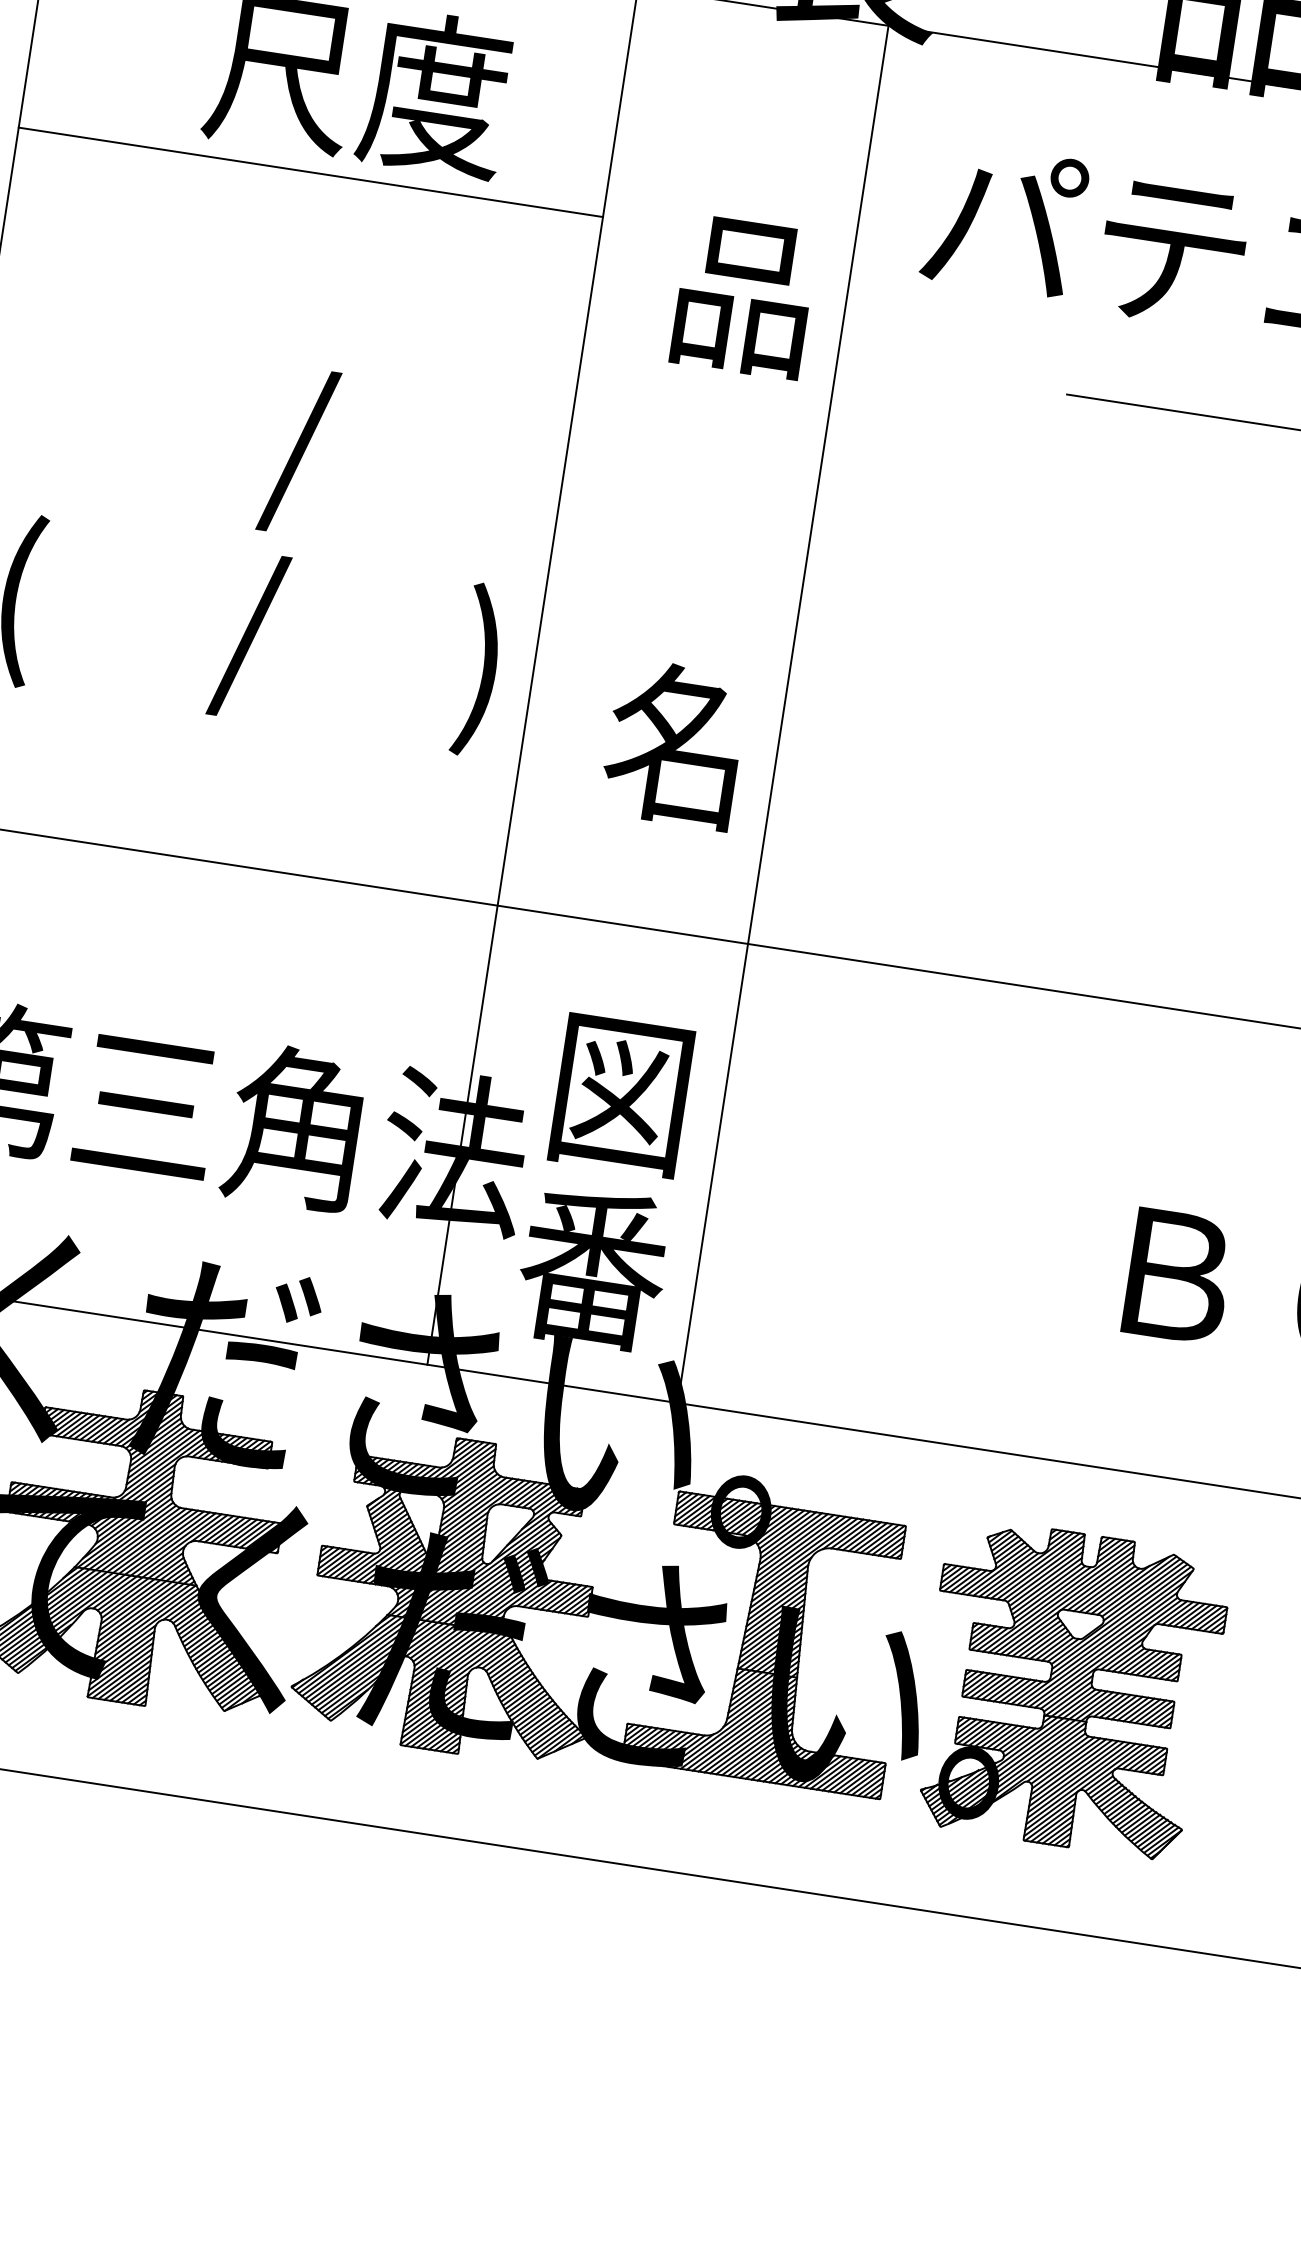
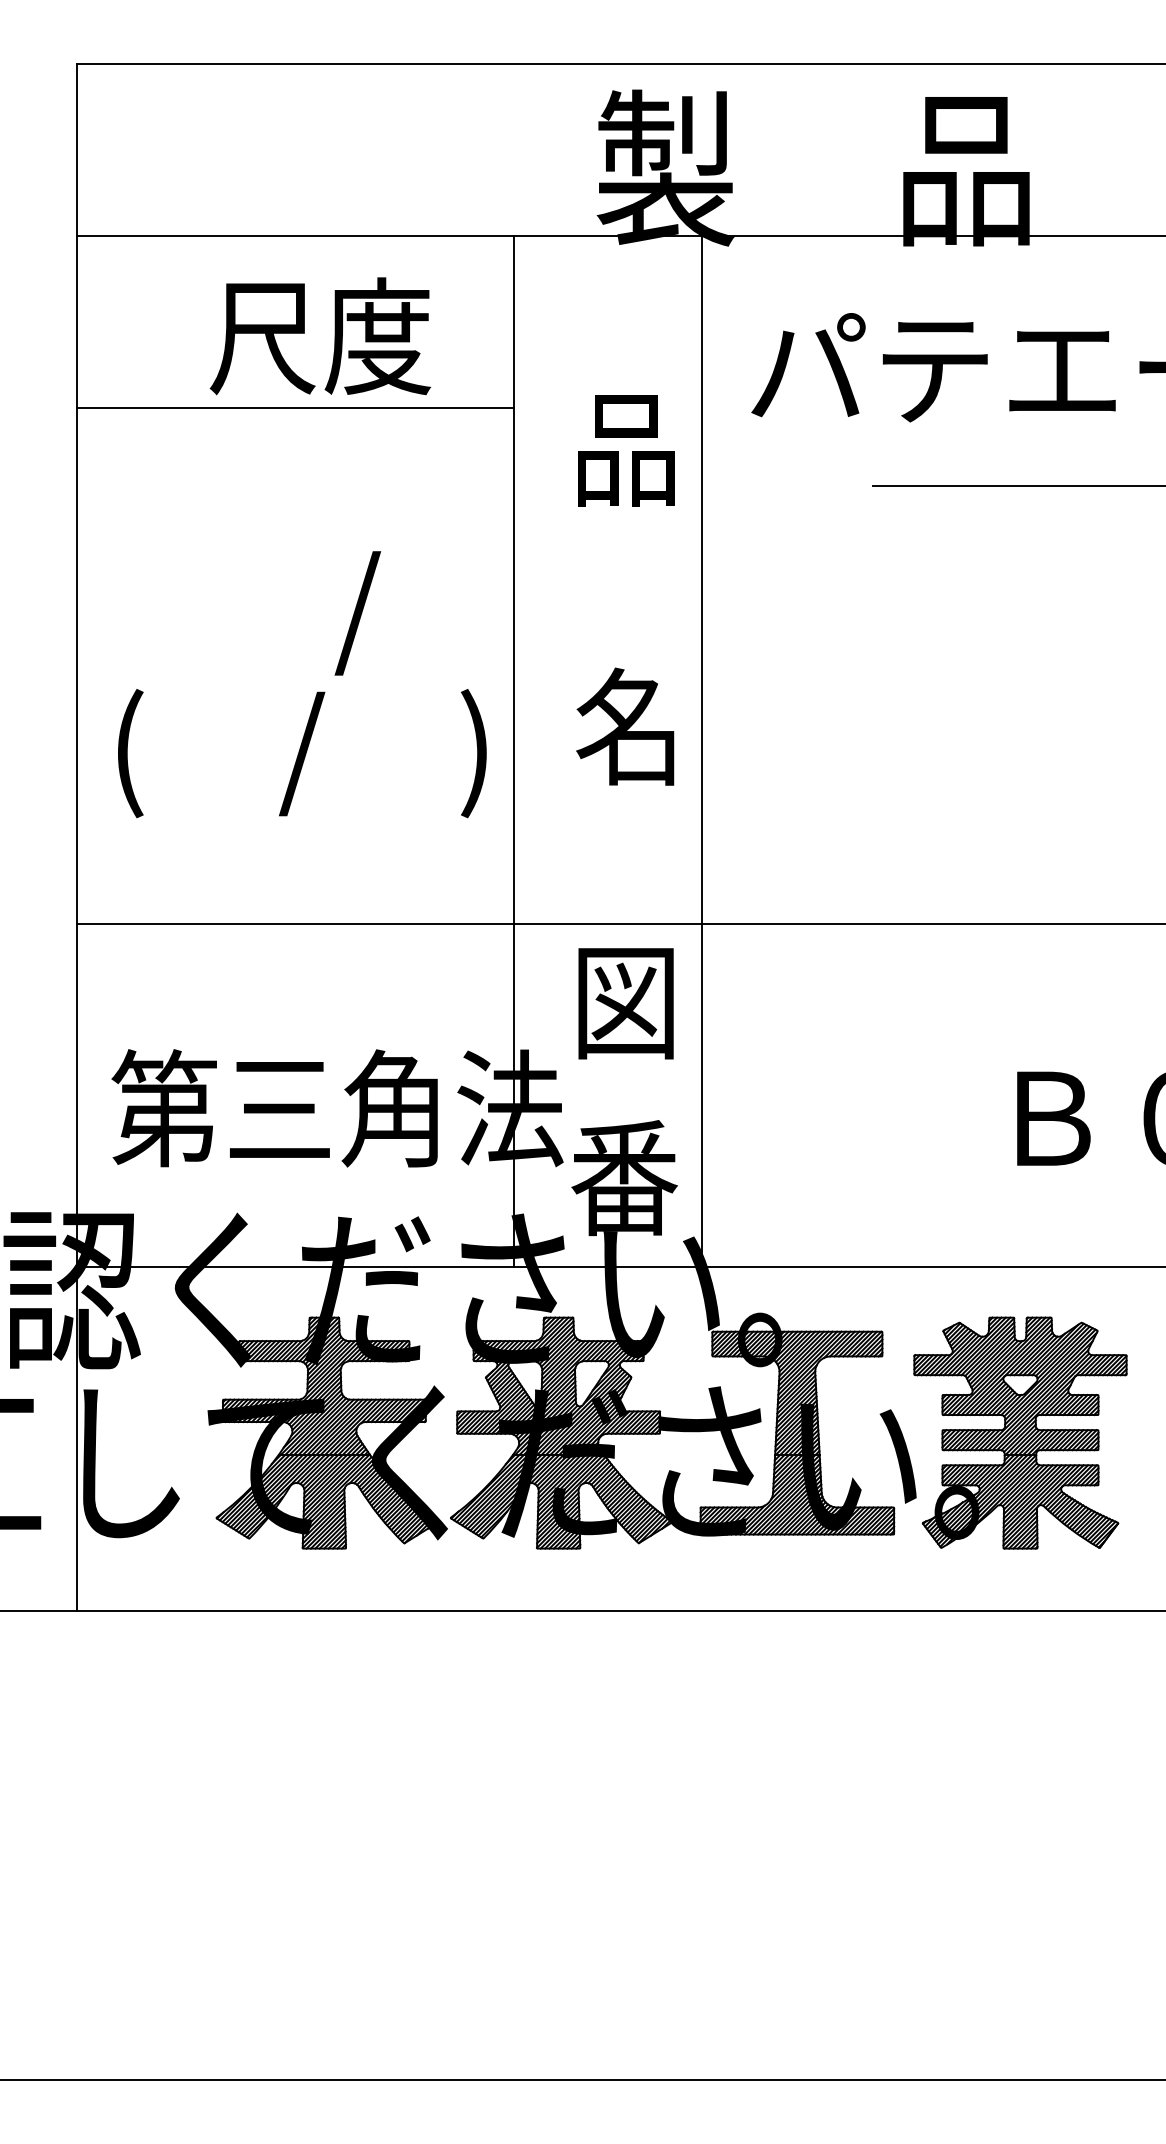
text: (298, 451) -> (357, 613), moved
text: (674, 744) -> (625, 726), moved
text: (620, 1095) -> (625, 1003), moved

